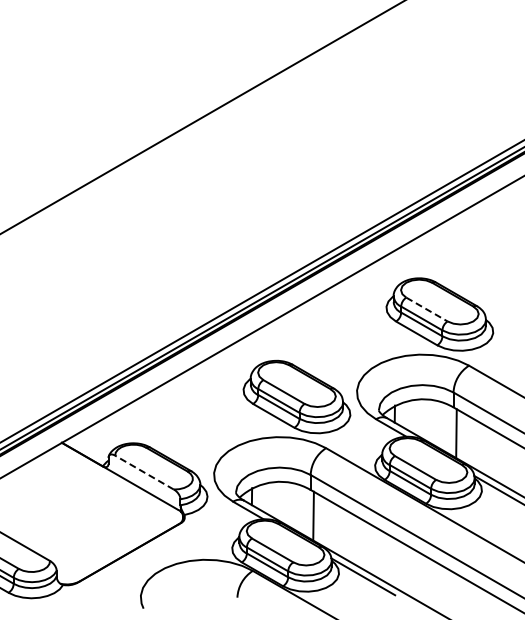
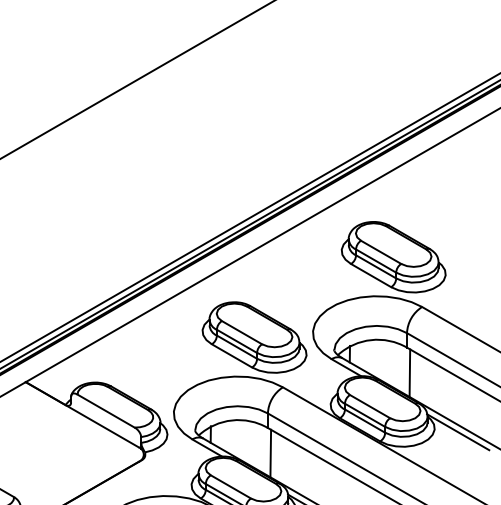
line: (427, 309) -> (381, 252), dashed -> solid
line: (144, 472) -> (106, 411), dashed -> solid

